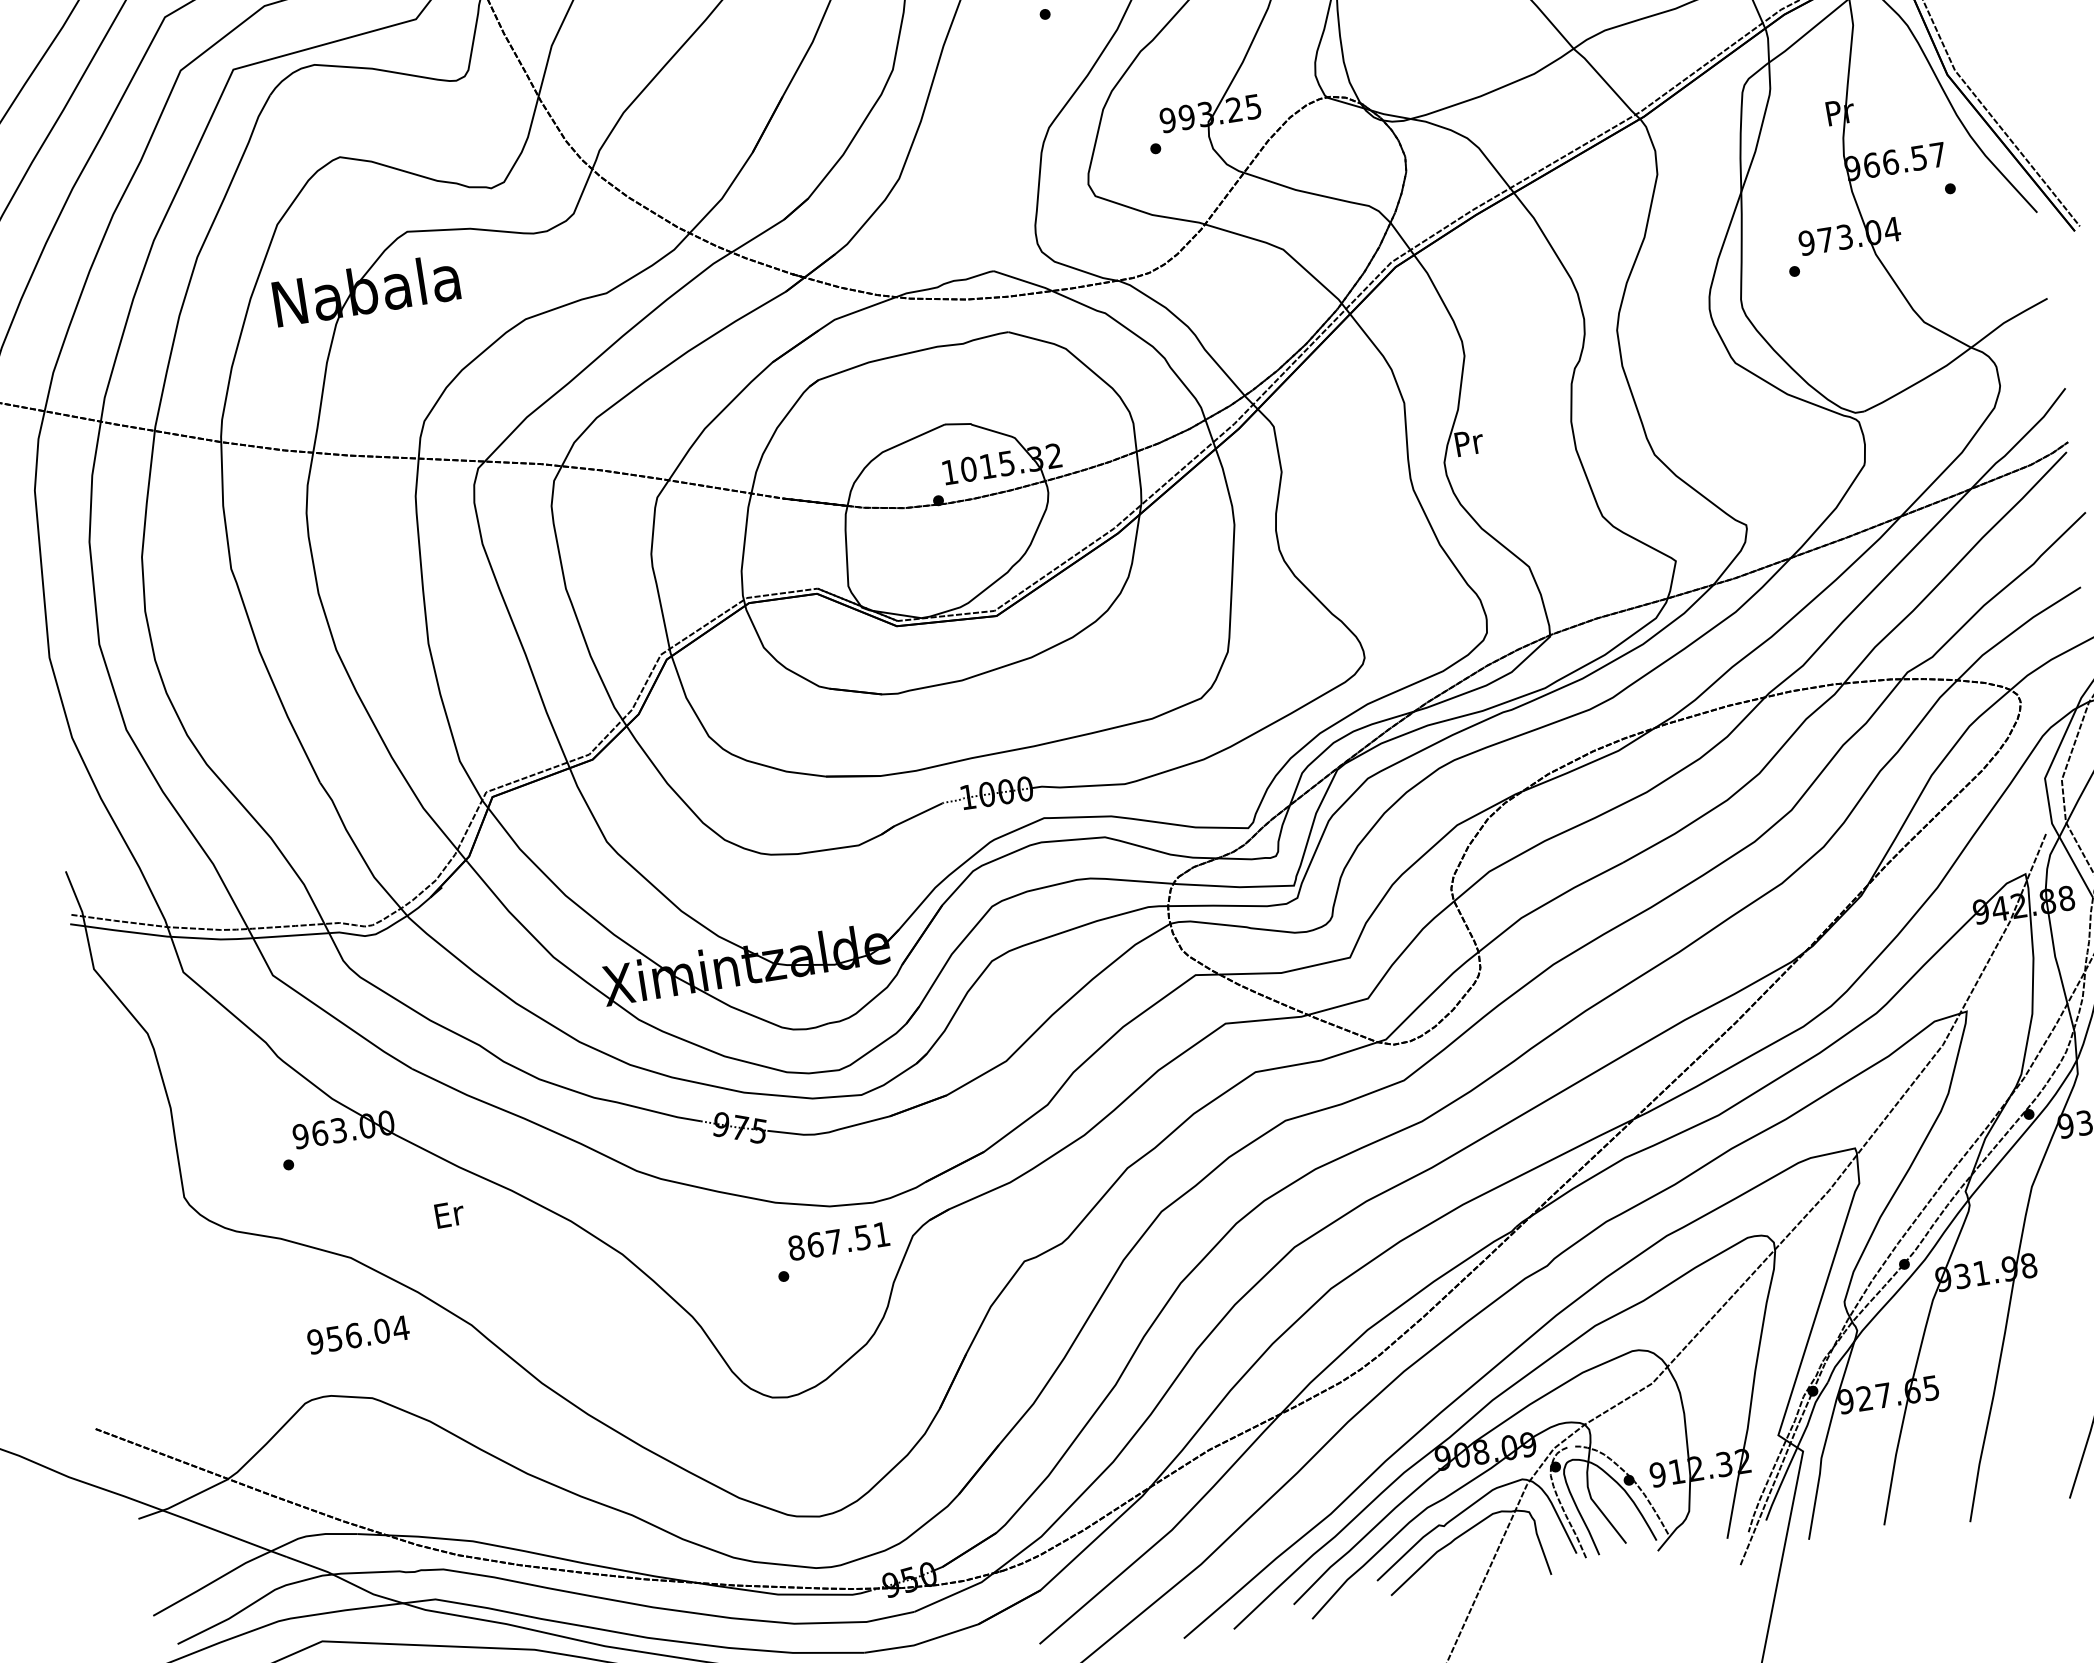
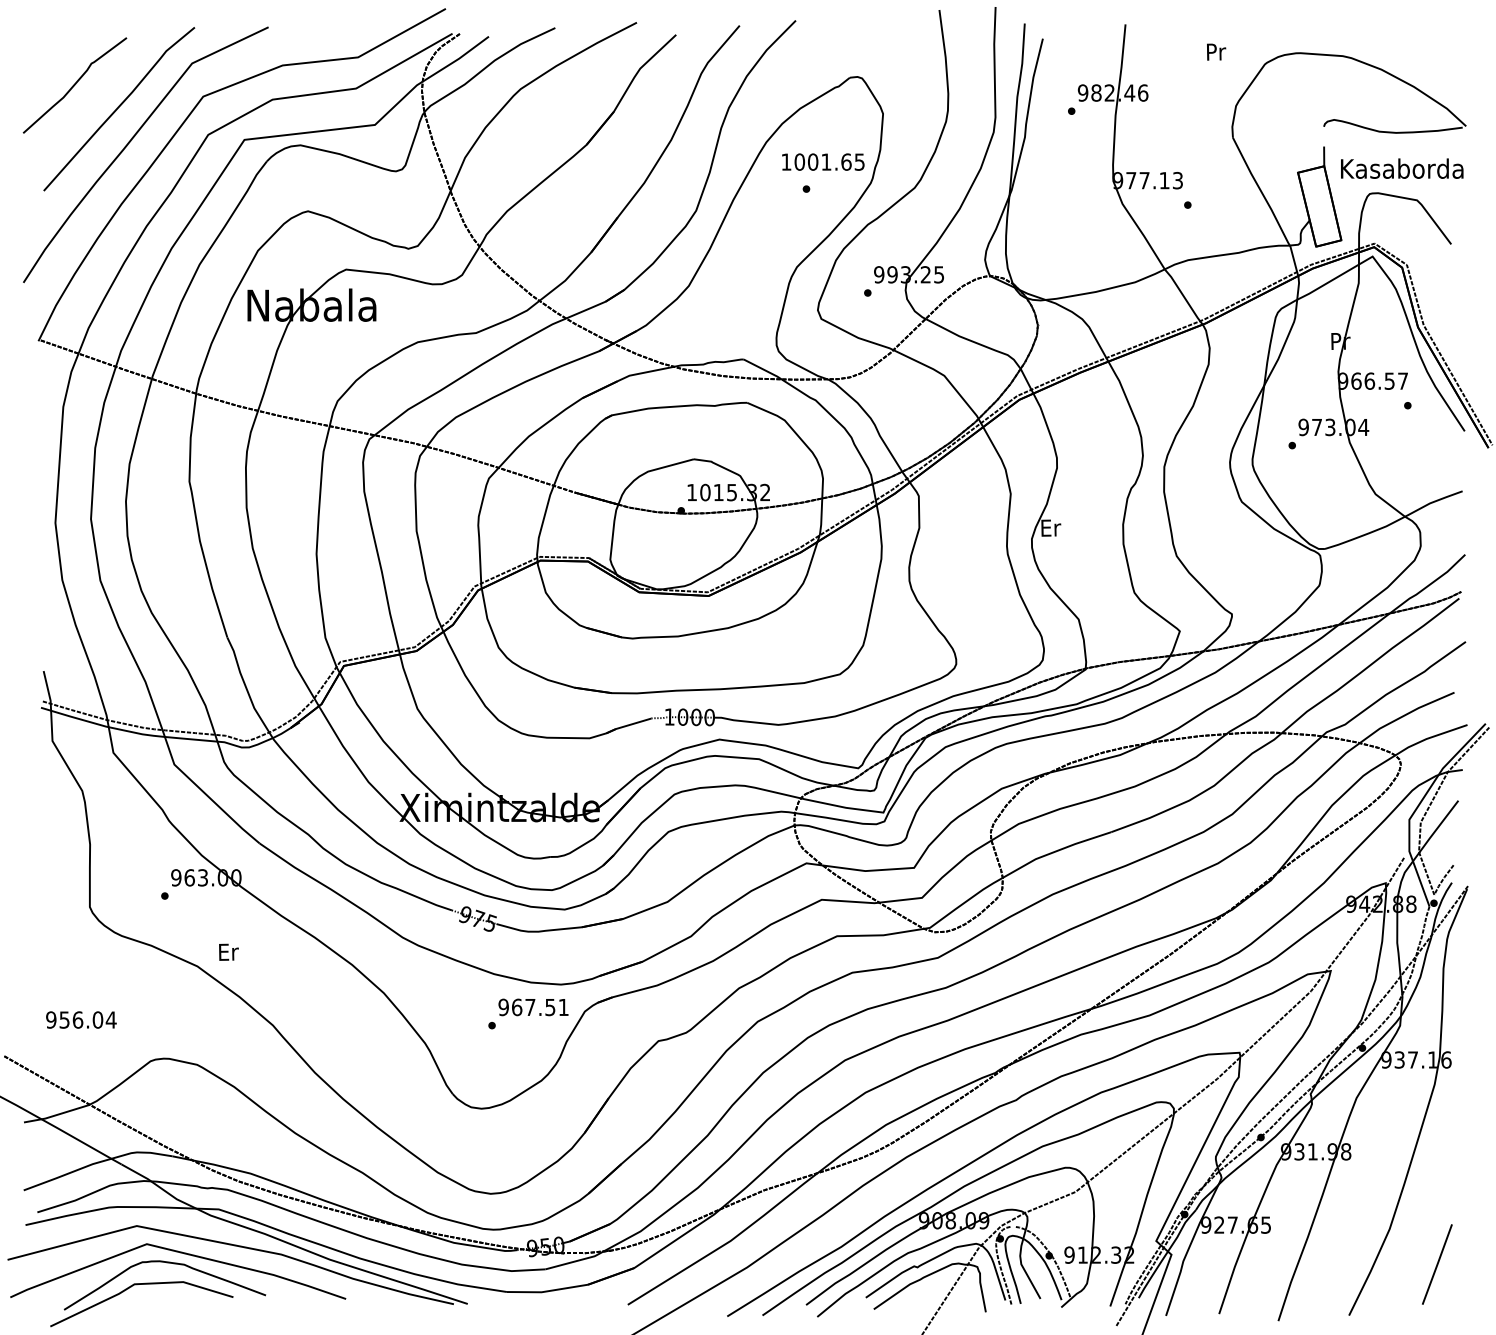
text: (1469, 441) -> (1051, 527), Pr -> Er
text: (449, 1213) -> (228, 951), moved
text: (796, 1248) -> (503, 1007), 867.51 -> 967.51
text: (358, 1334) -> (81, 1019), moved

